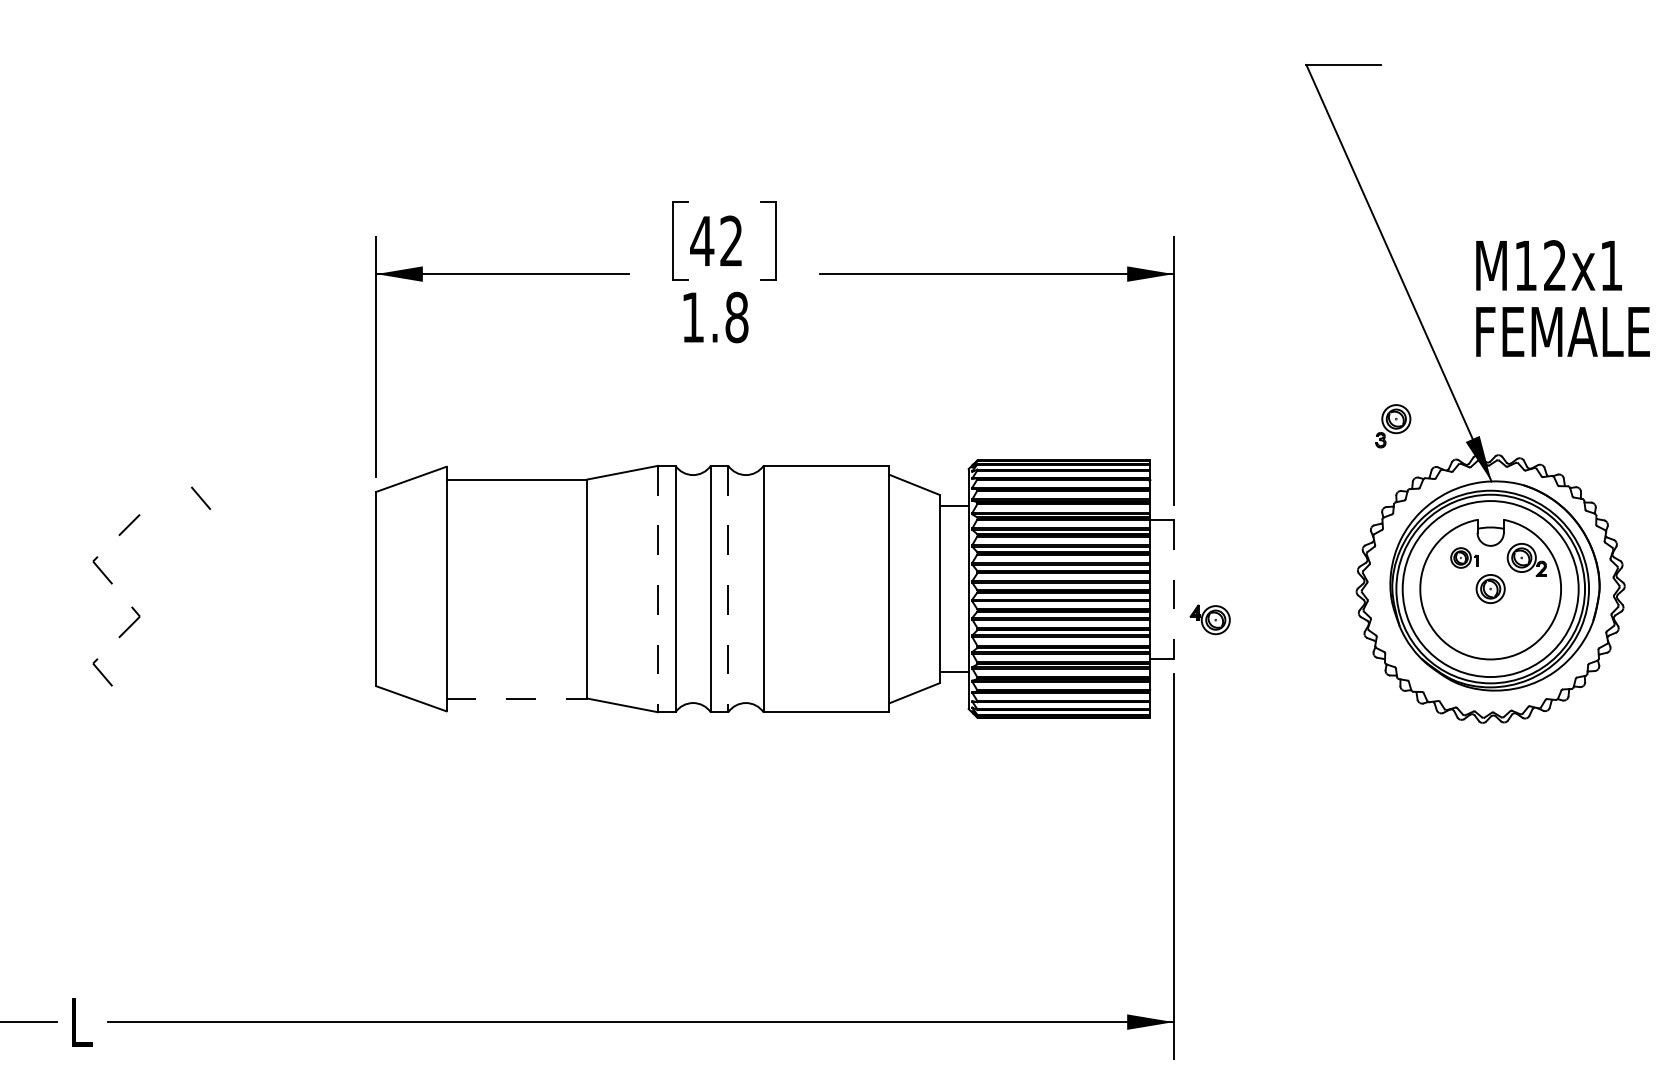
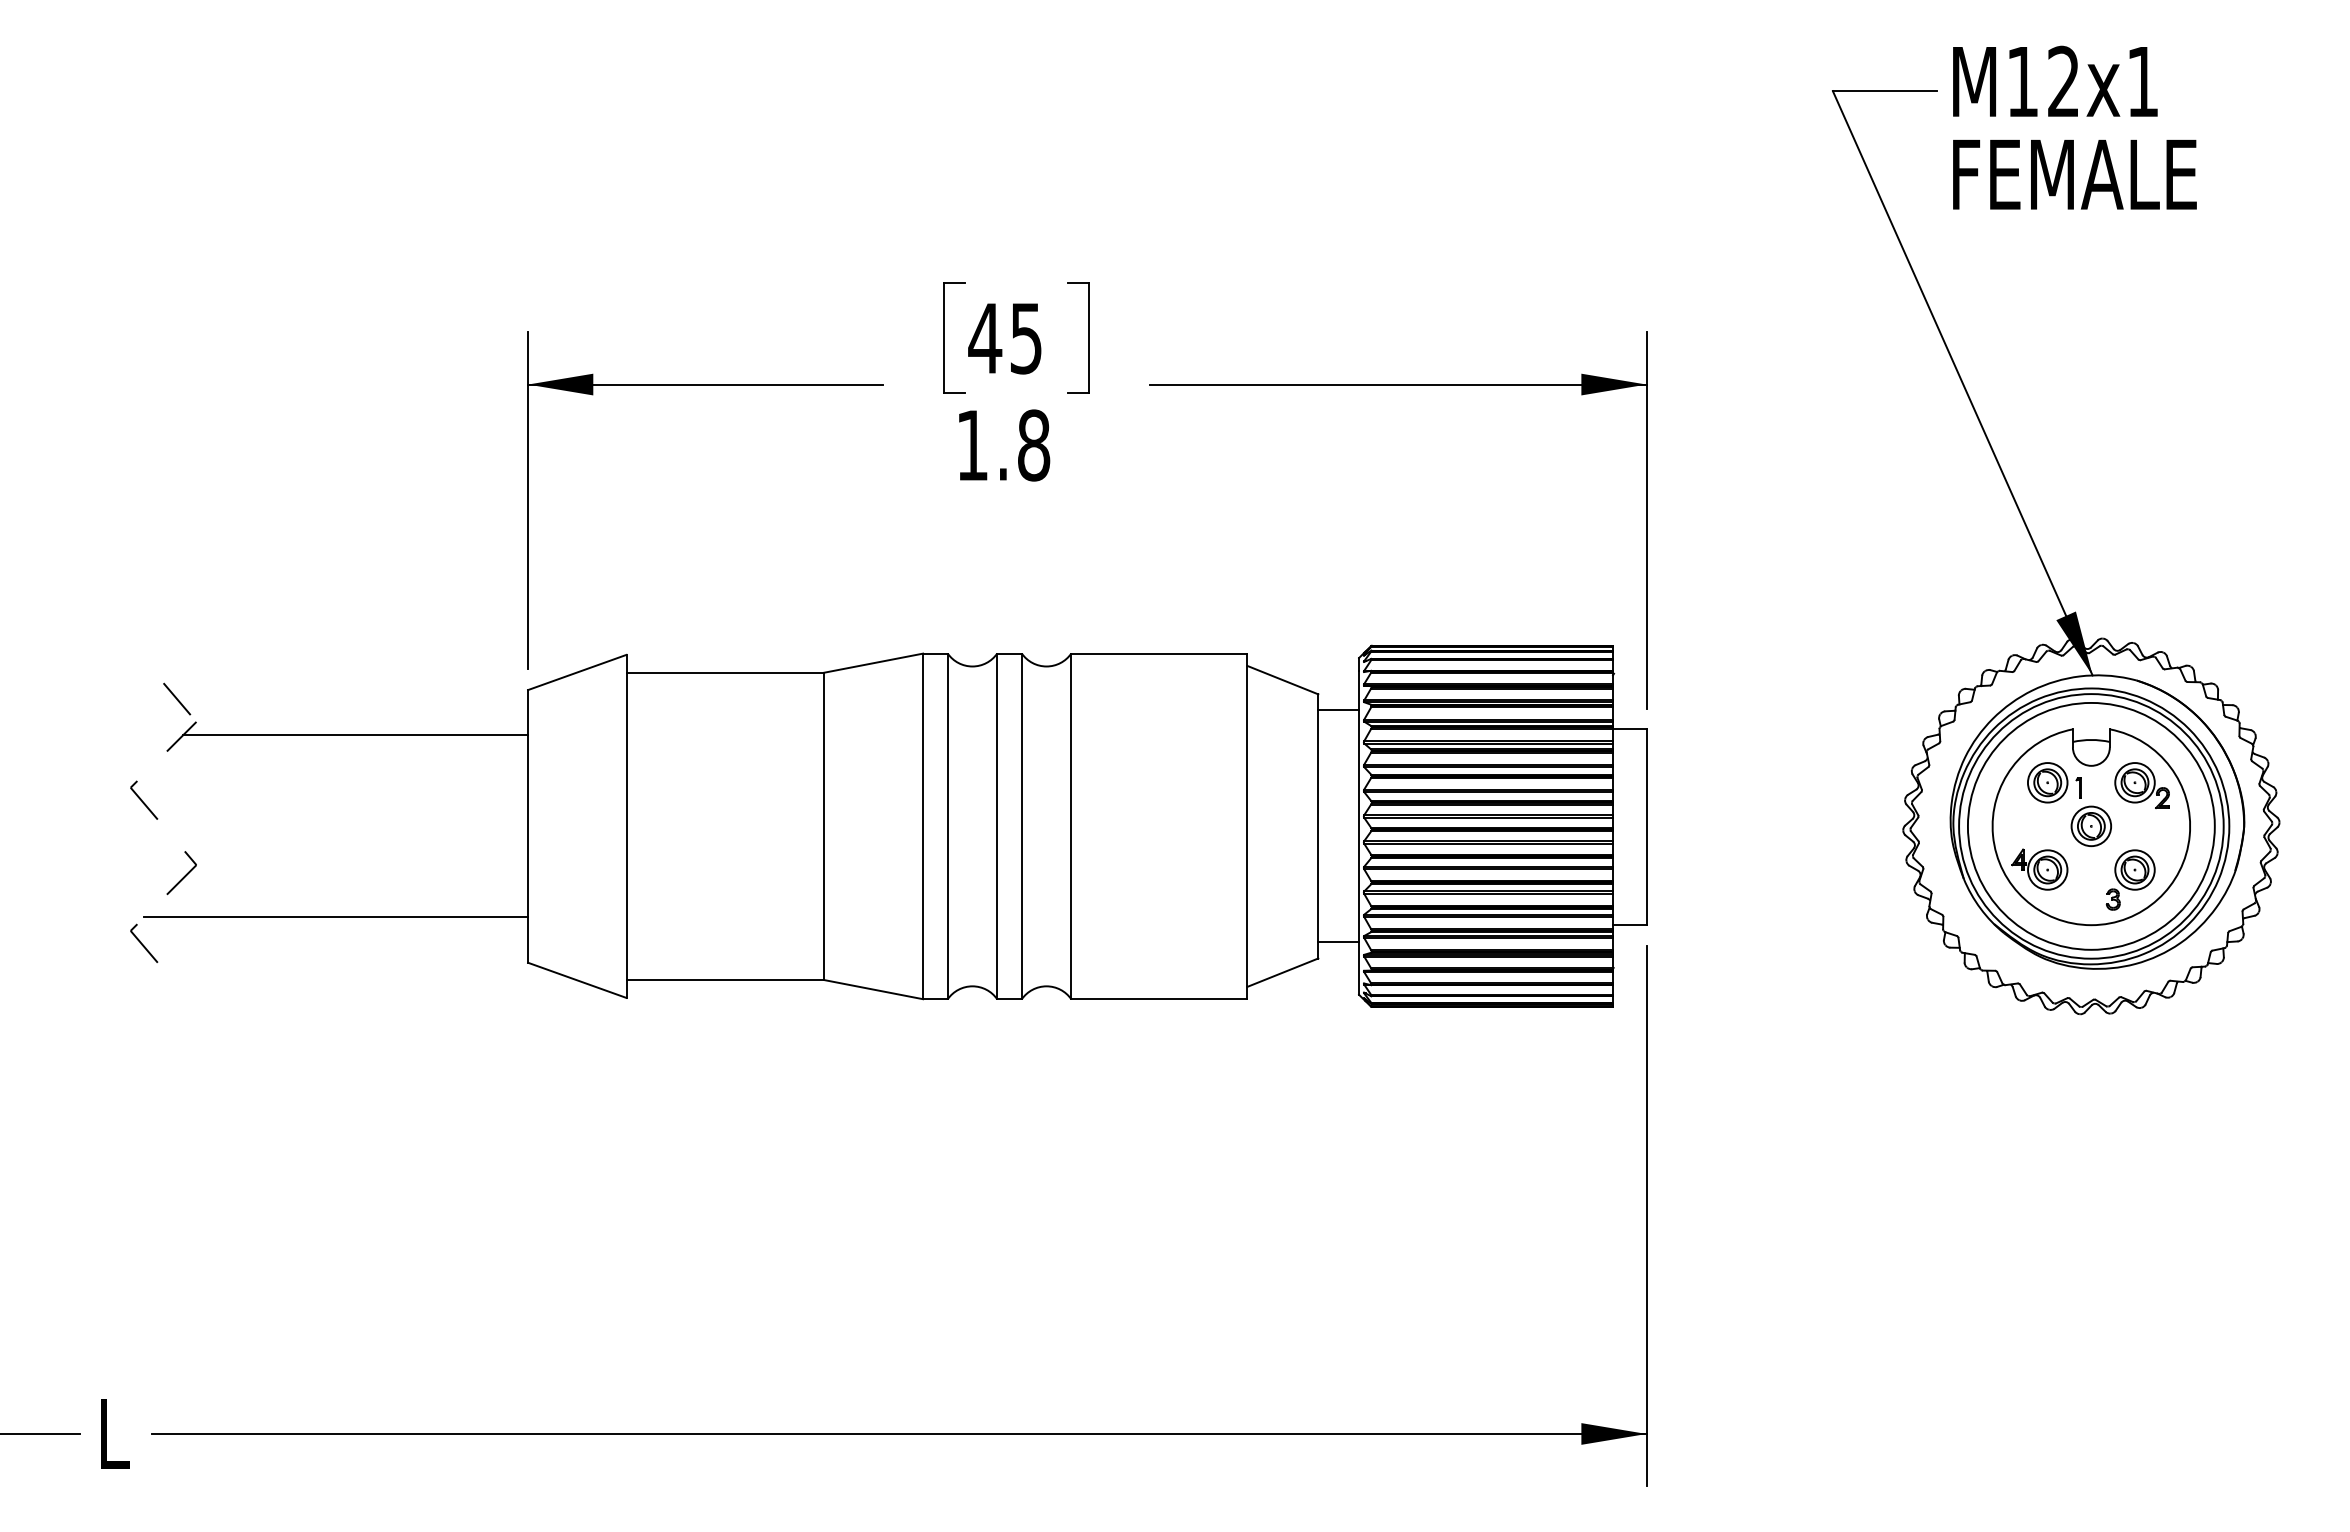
text: (730, 241) -> (1025, 338), 42 -> 45
text: (1562, 298) -> (2074, 127), moved
part: (1393, 425) -> (2130, 879), moved
line: (201, 497) -> (177, 698), moved
line: (253, 524) -> (355, 735), added
part: (1464, 557) -> (2054, 782), size x1.43
line: (658, 589) -> (923, 826), dashed -> solid
line: (728, 589) -> (1021, 826), dashed -> solid
line: (1173, 589) -> (1646, 827), dashed -> solid
part: (1209, 619) -> (2039, 869), moved
line: (239, 653) -> (336, 917), added
line: (517, 698) -> (725, 980), dashed -> solid

